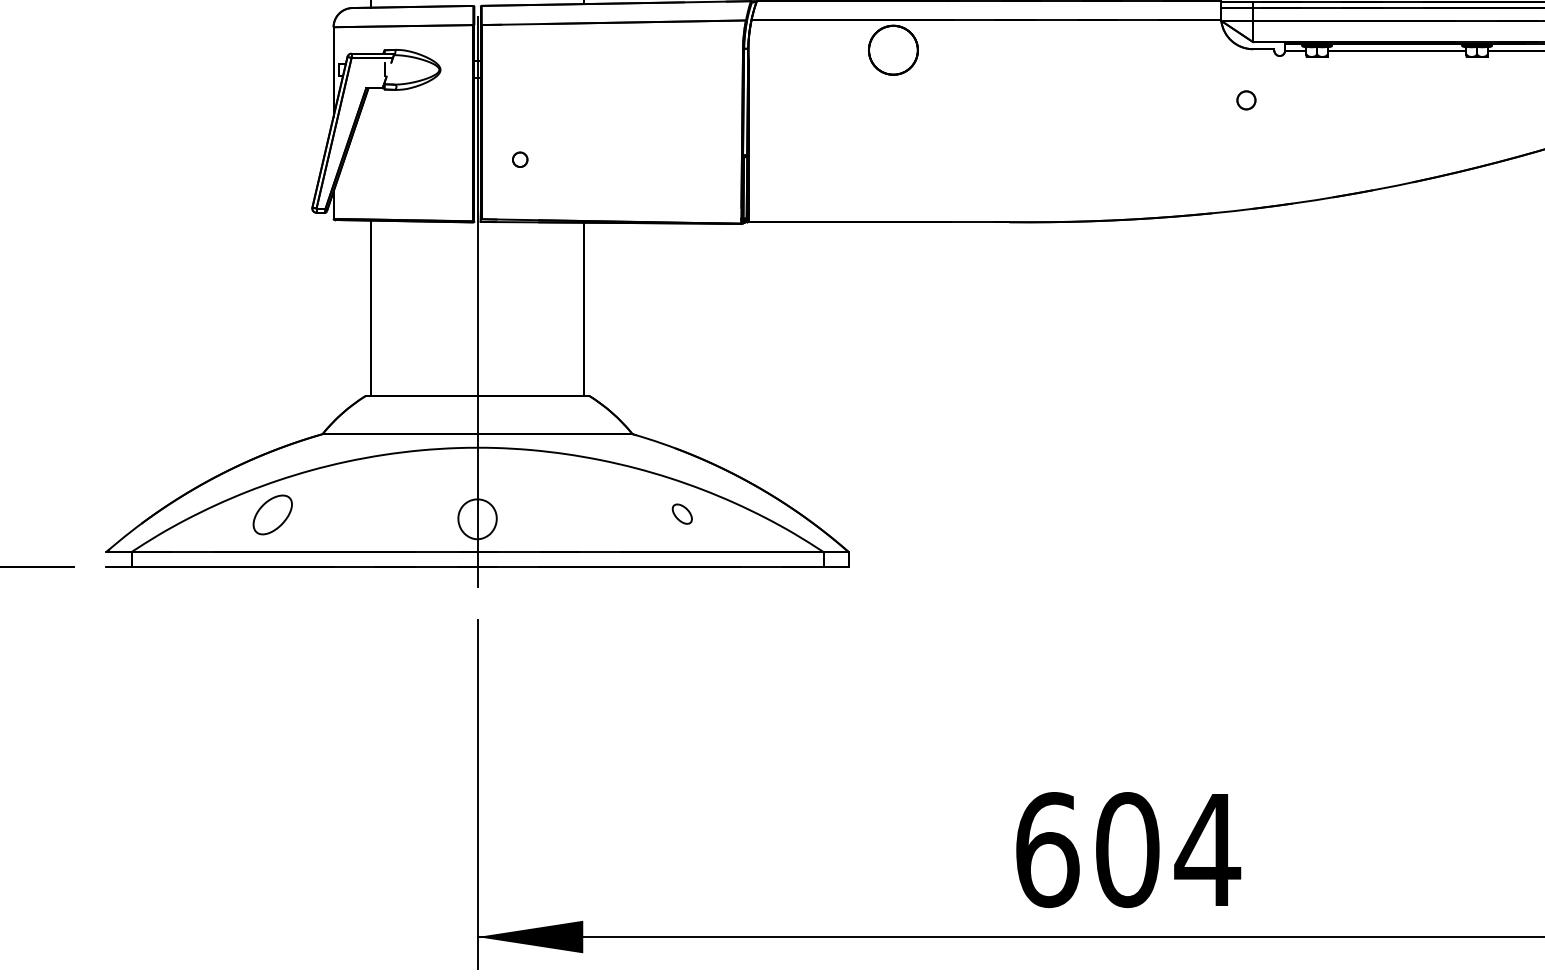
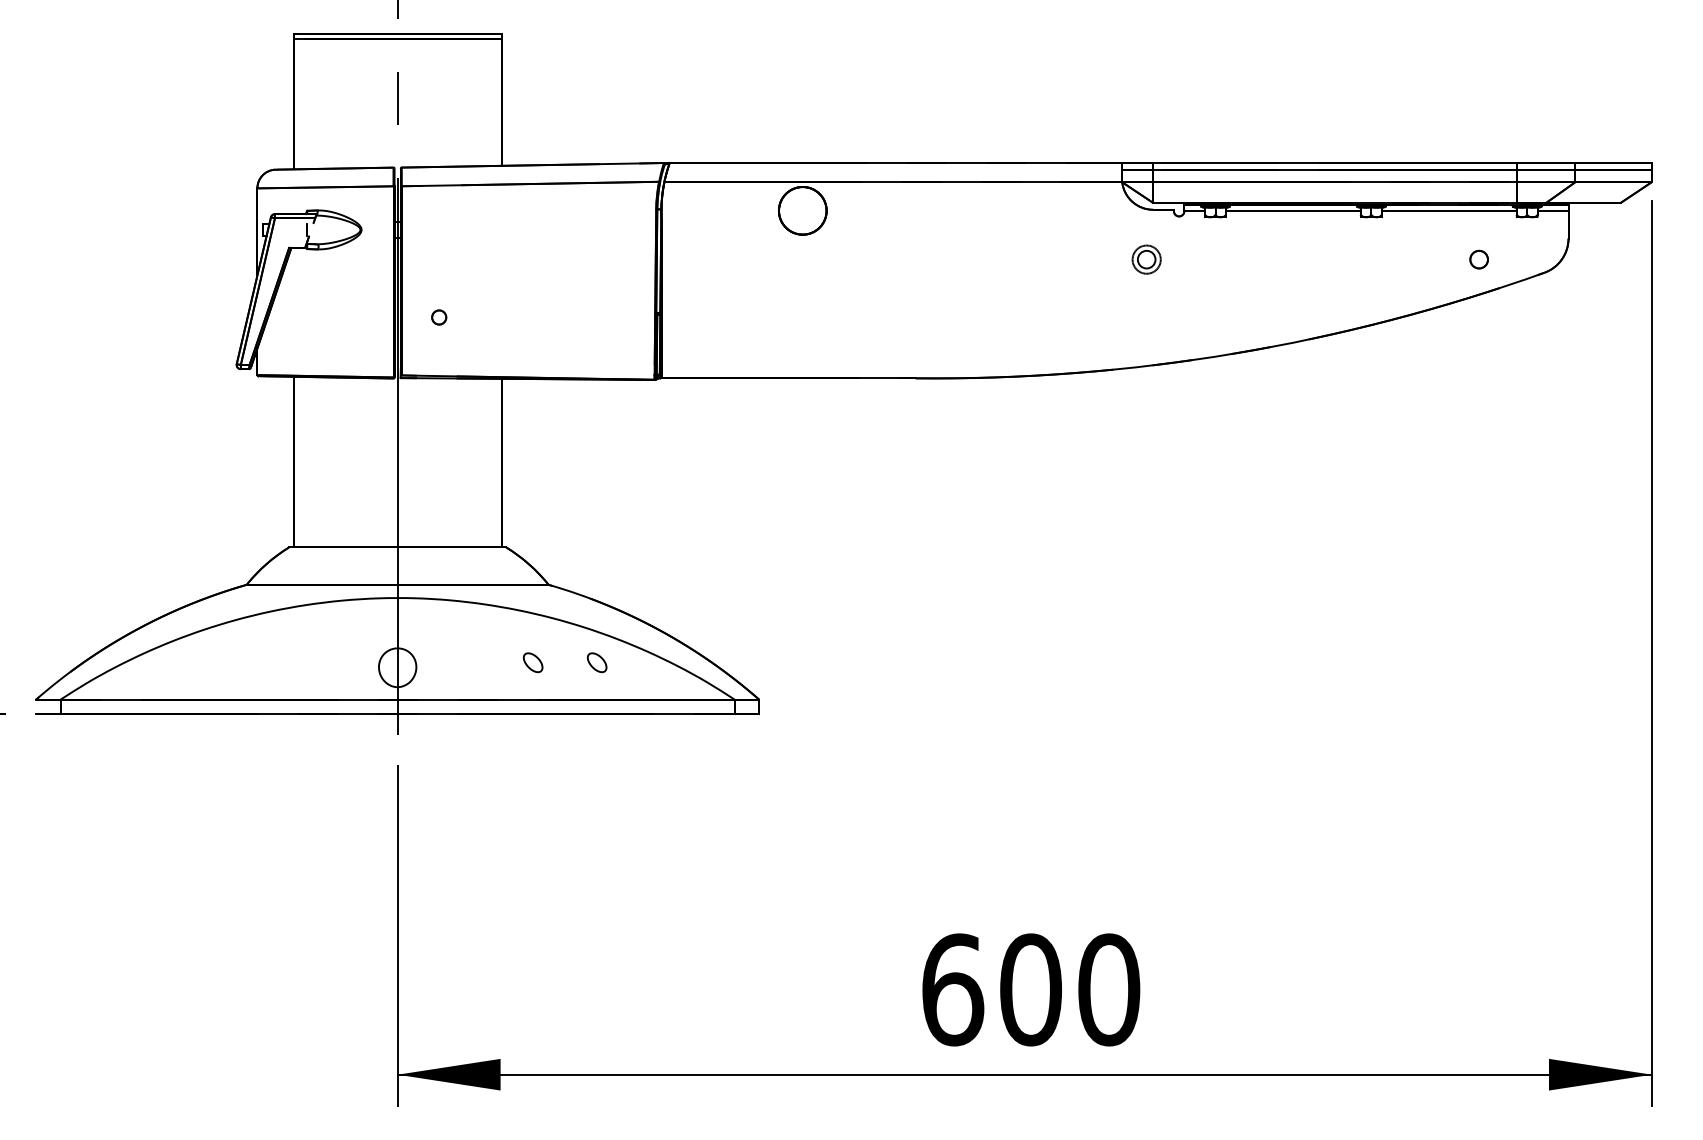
circle: (1246, 100) -> (1146, 259), size x1.6
part: (615, 513) -> (532, 662), added
part: (272, 514) -> (197, 663), removed
text: (1207, 849) -> (1108, 989), 604 -> 600

